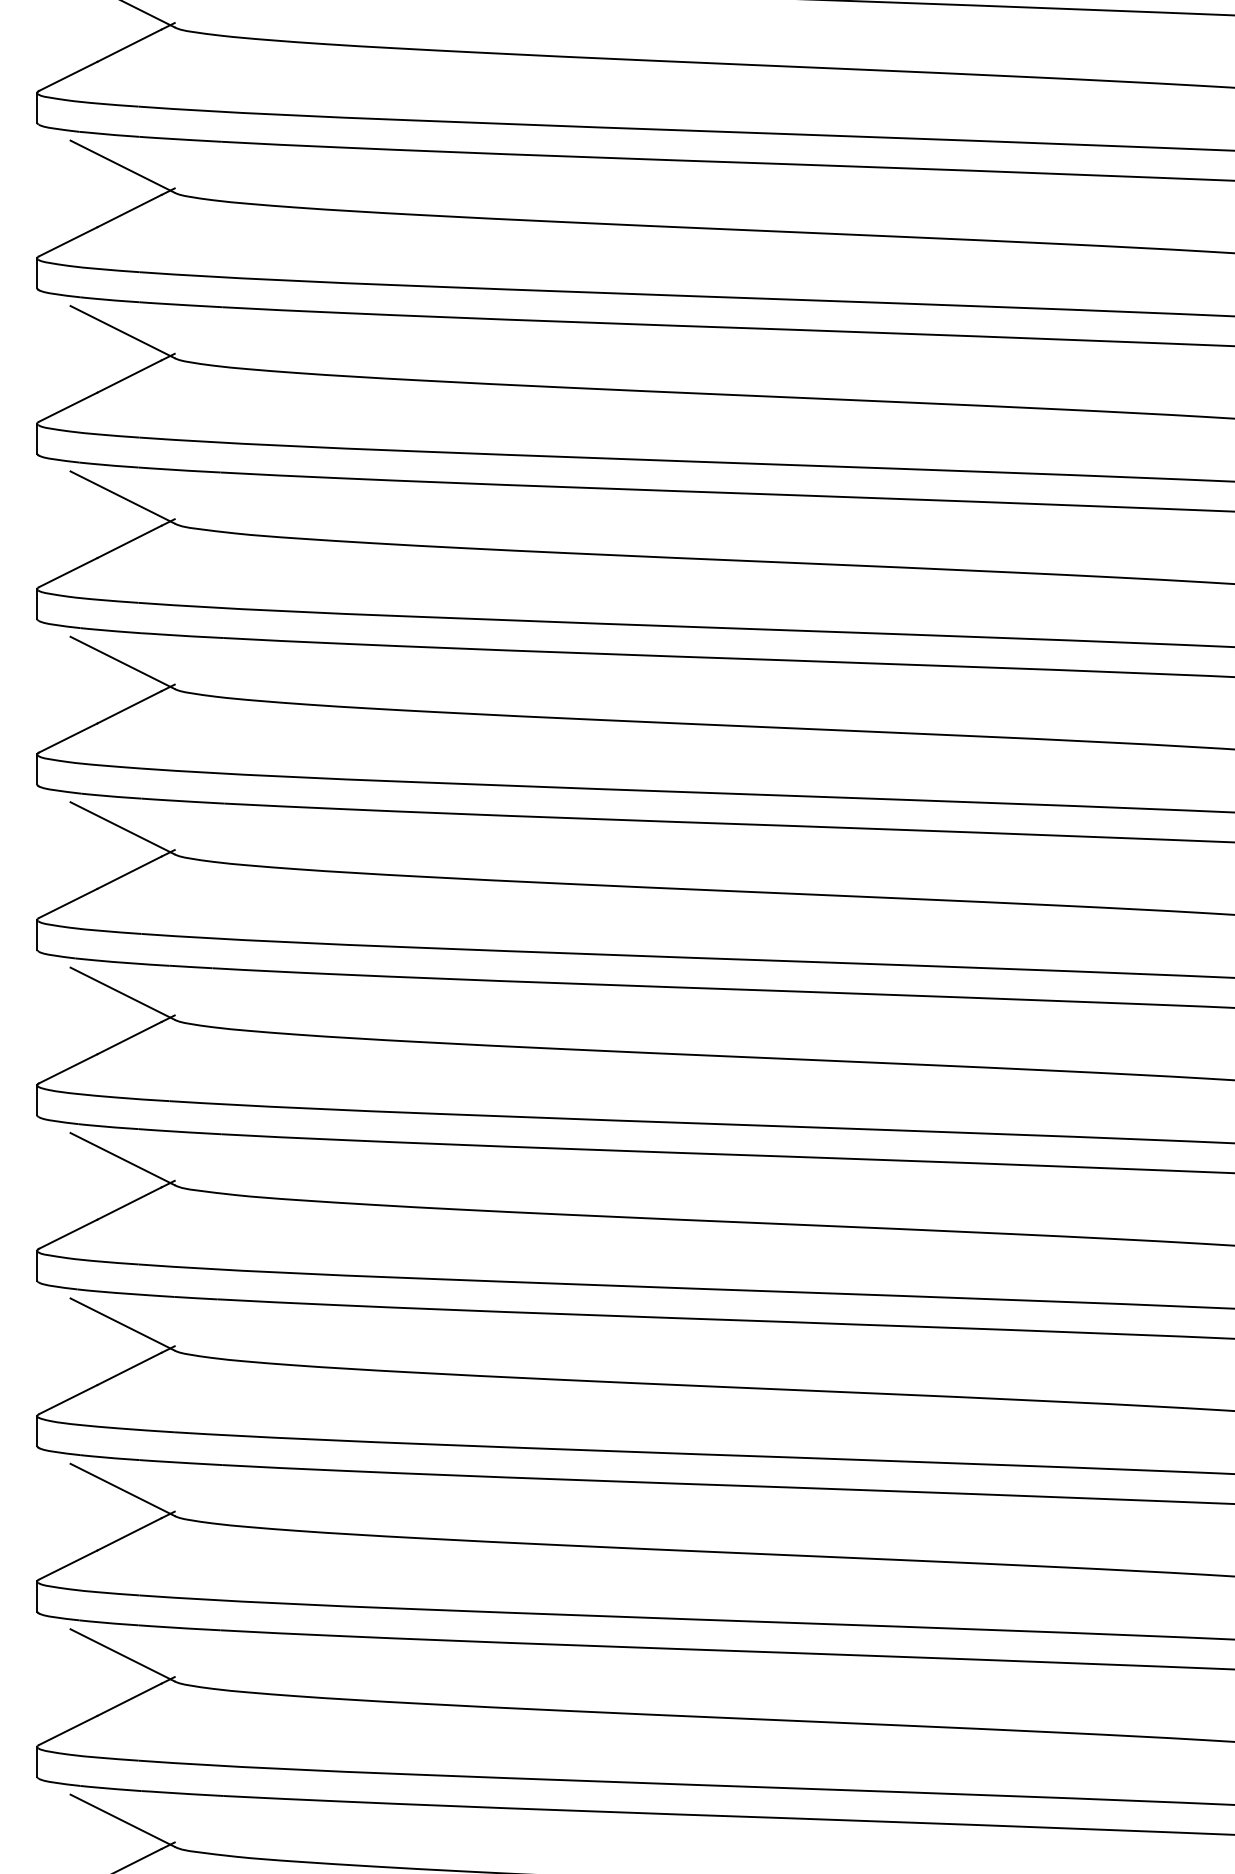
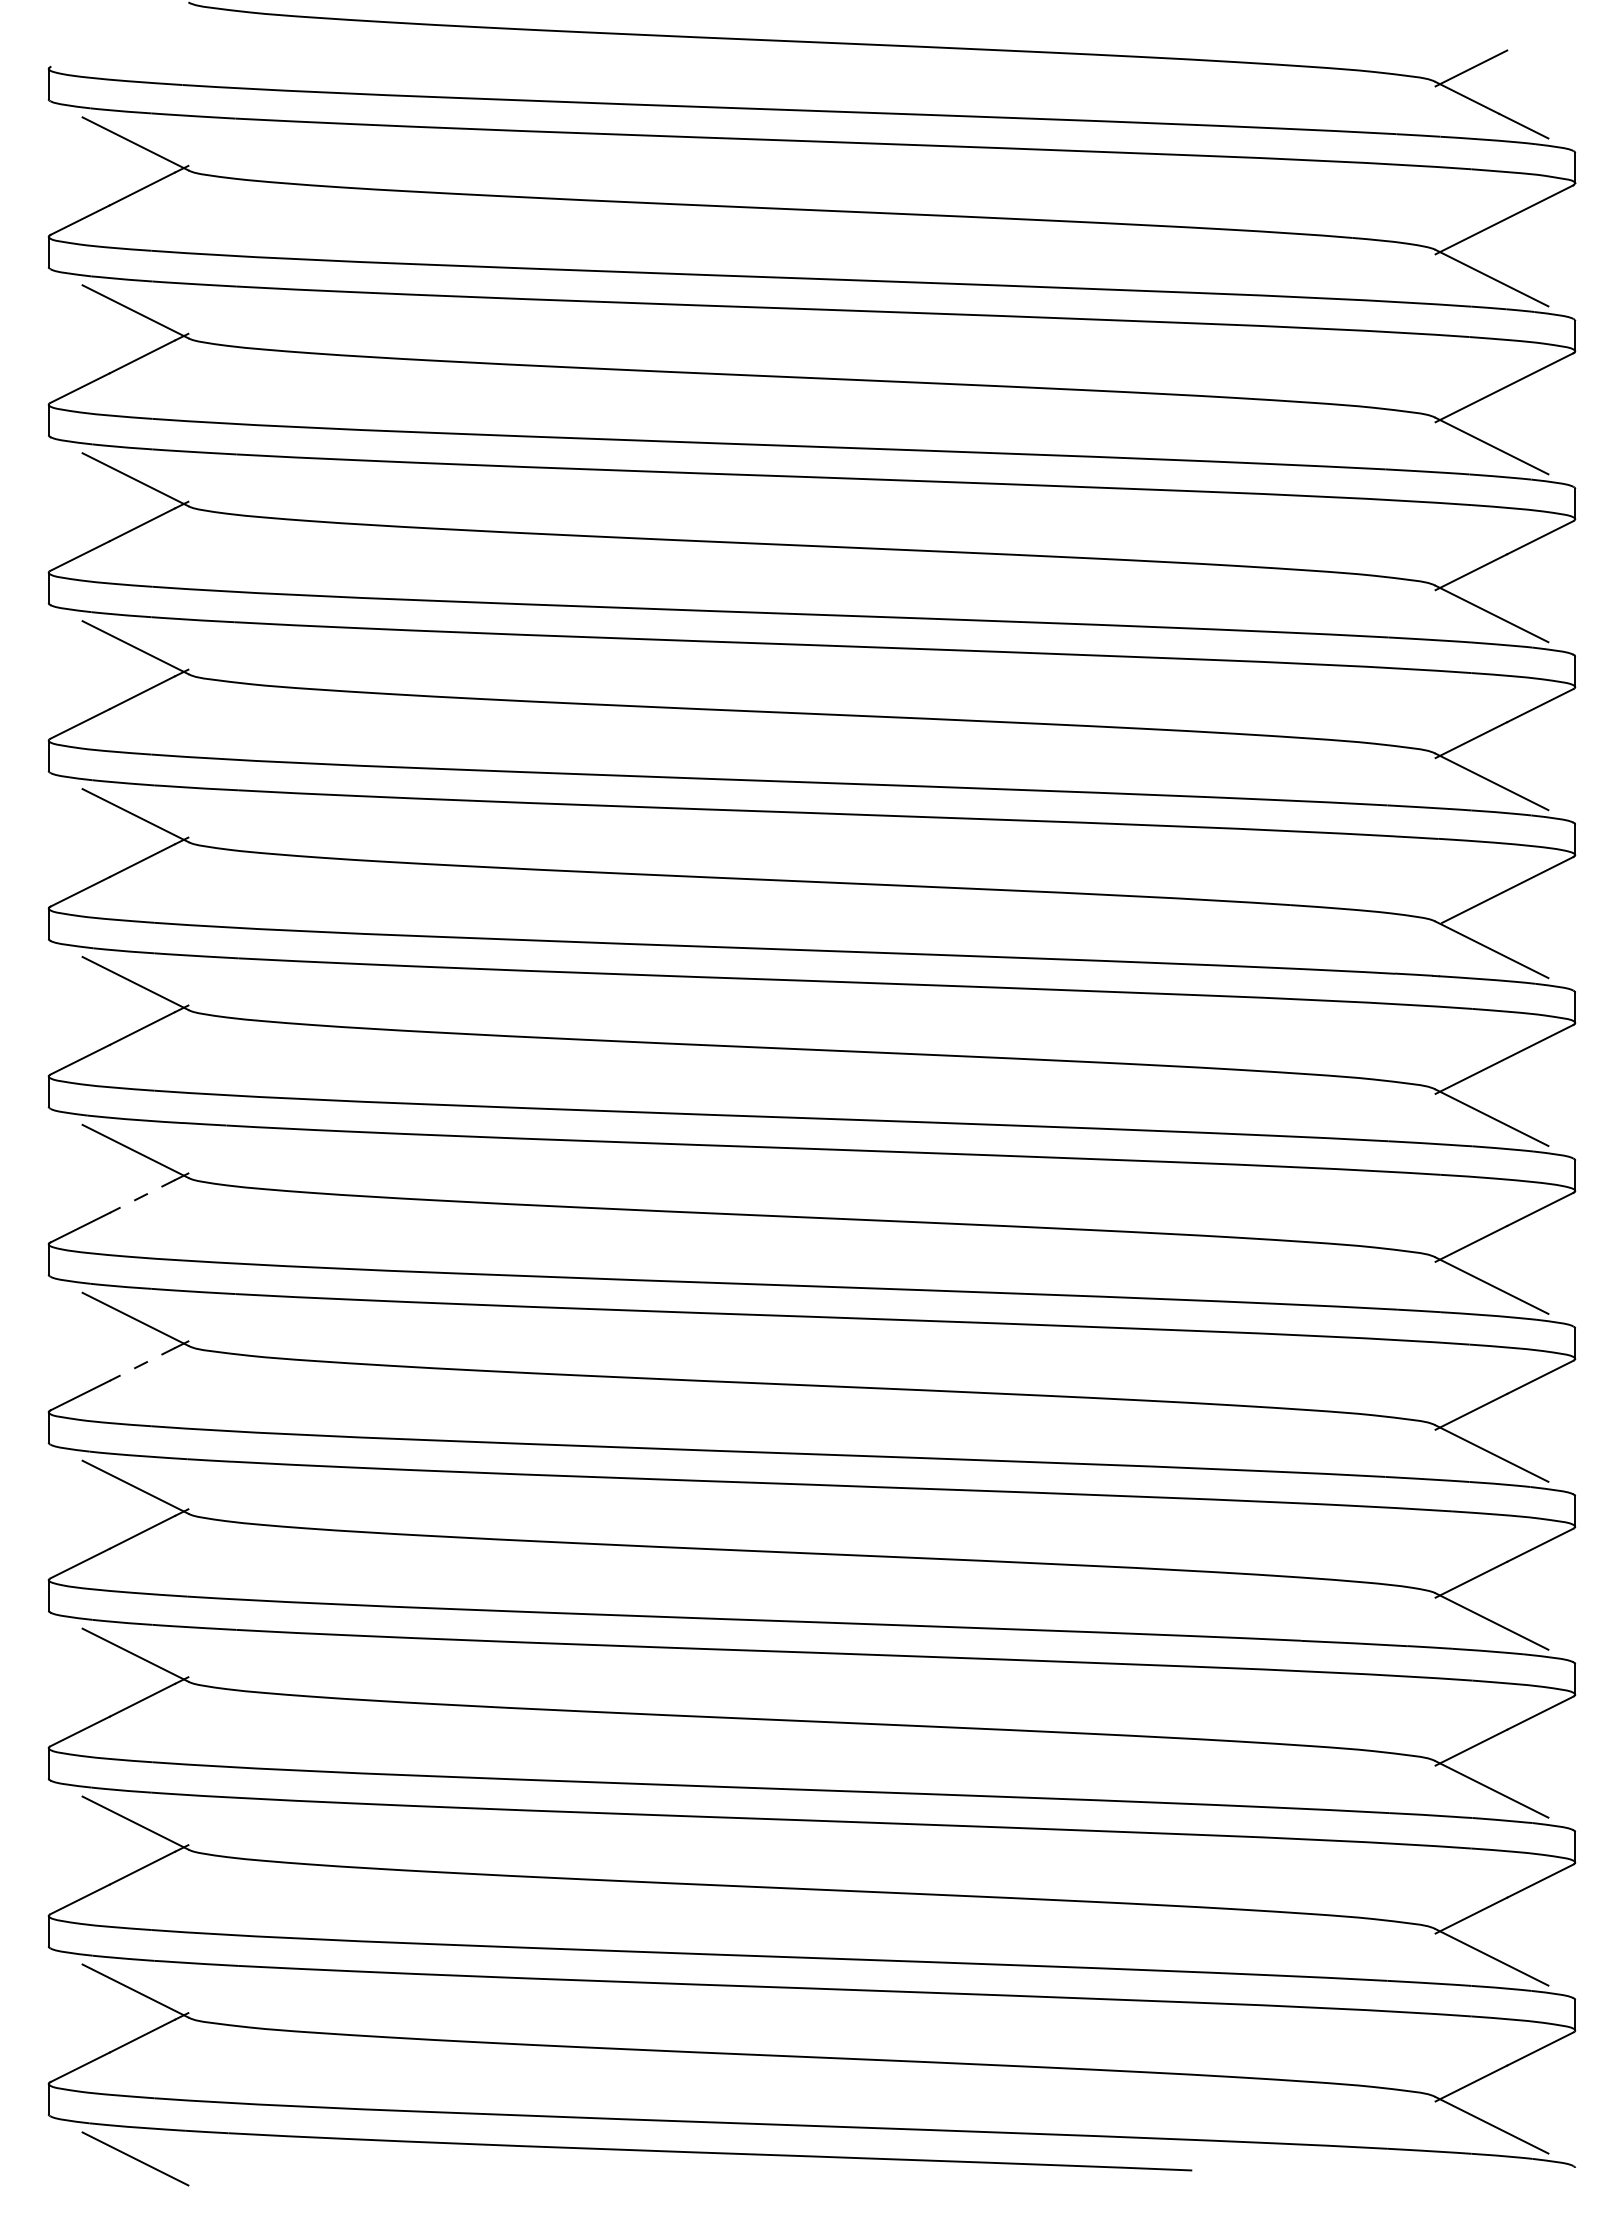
line: (129, 1038) -> (142, 1196), solid -> dashed
line: (129, 1203) -> (142, 1364), solid -> dashed

